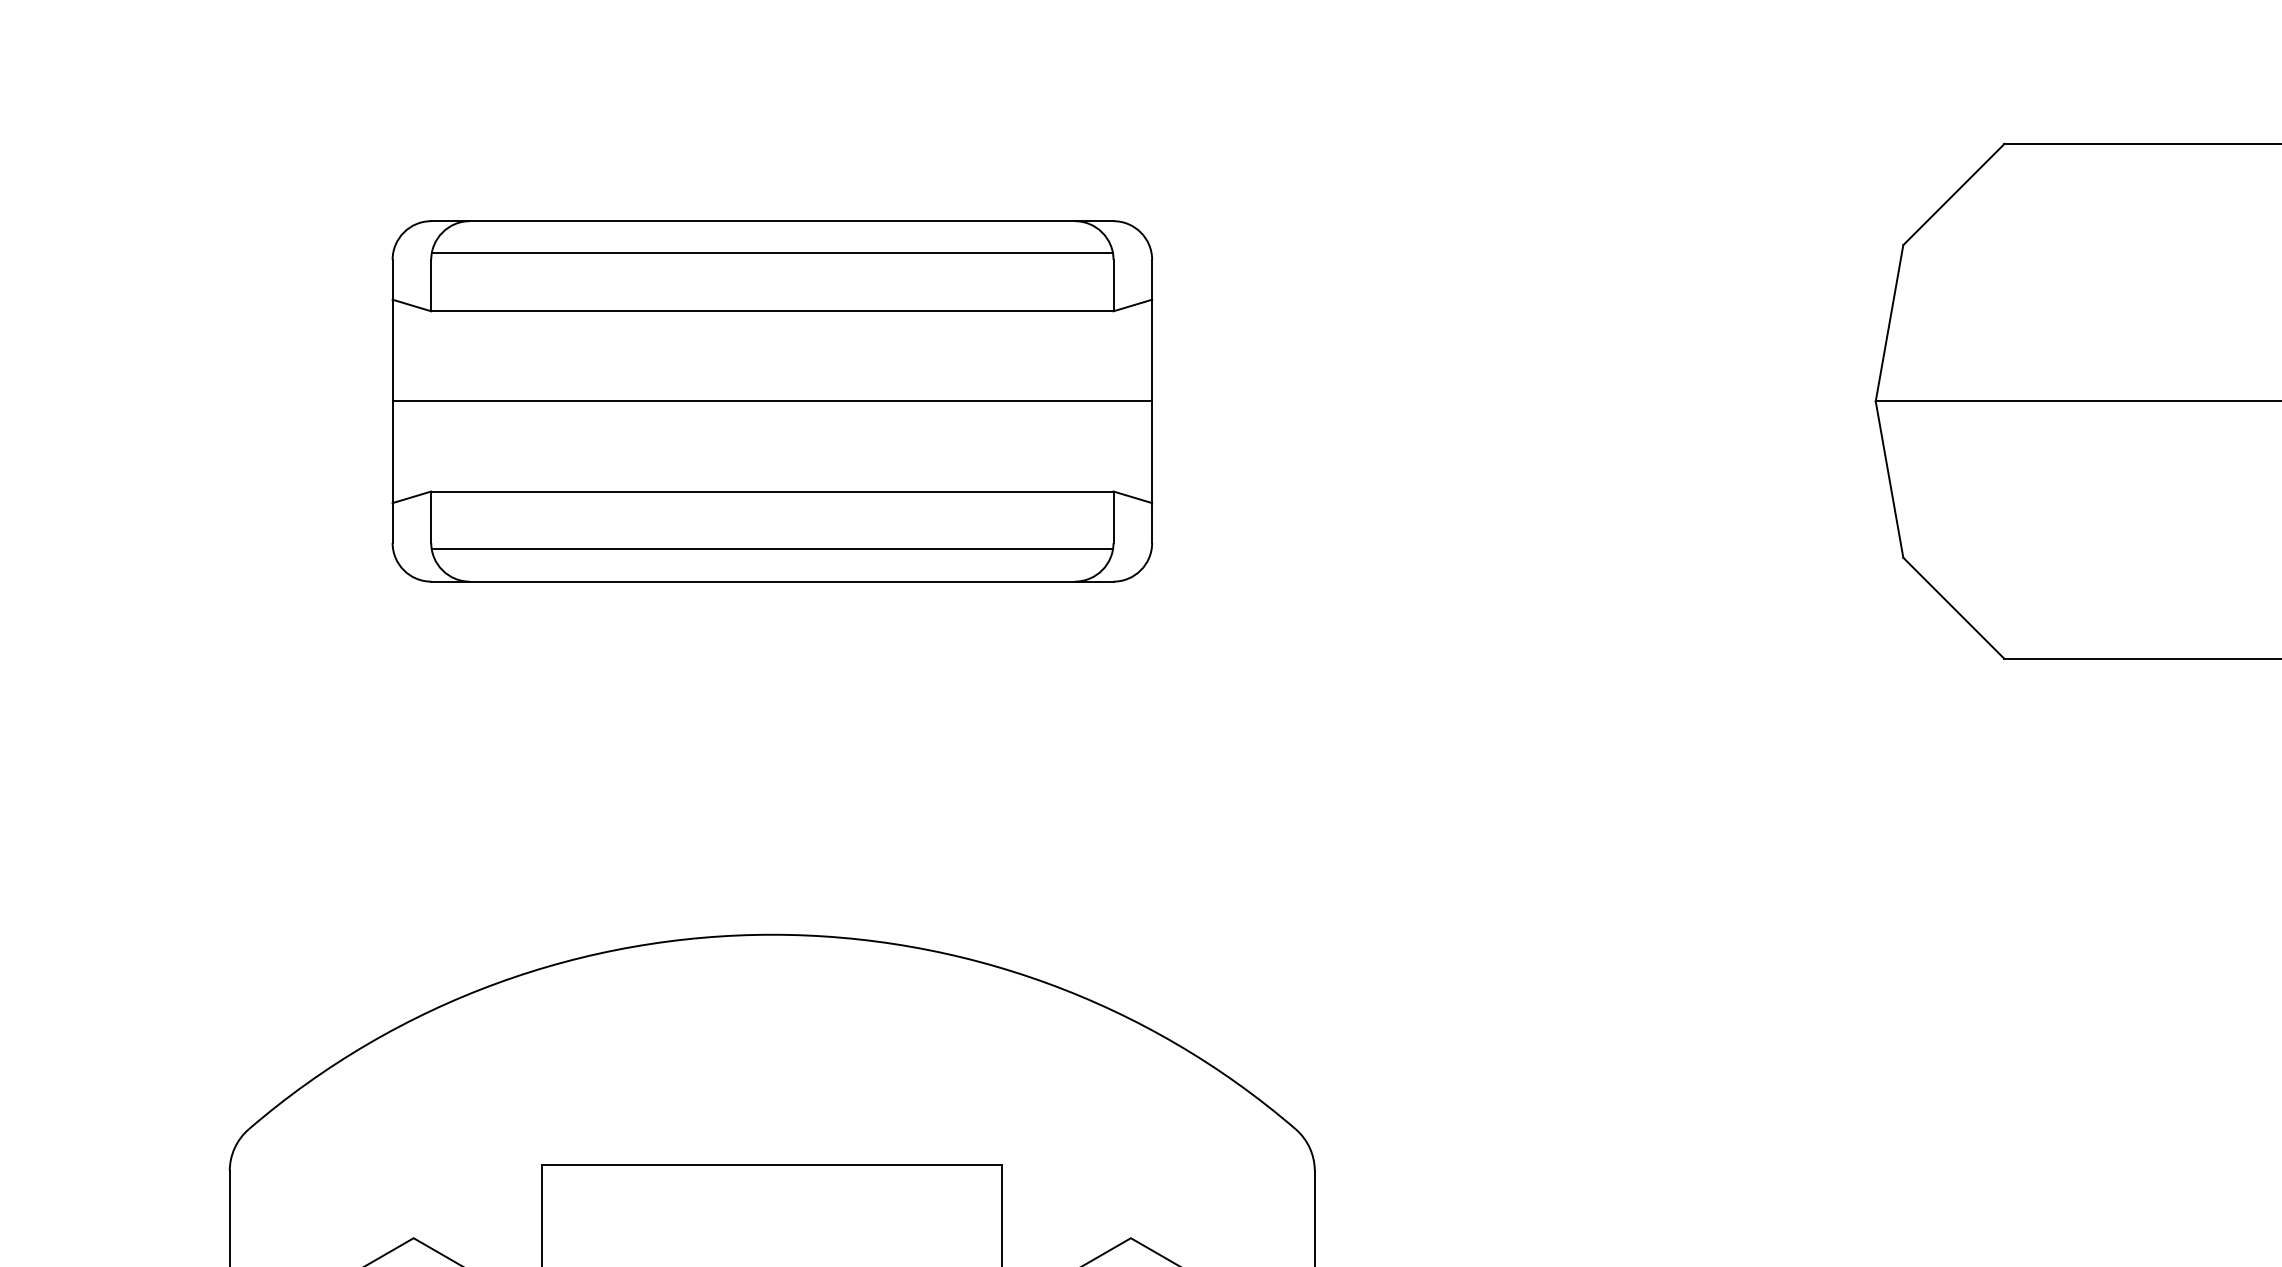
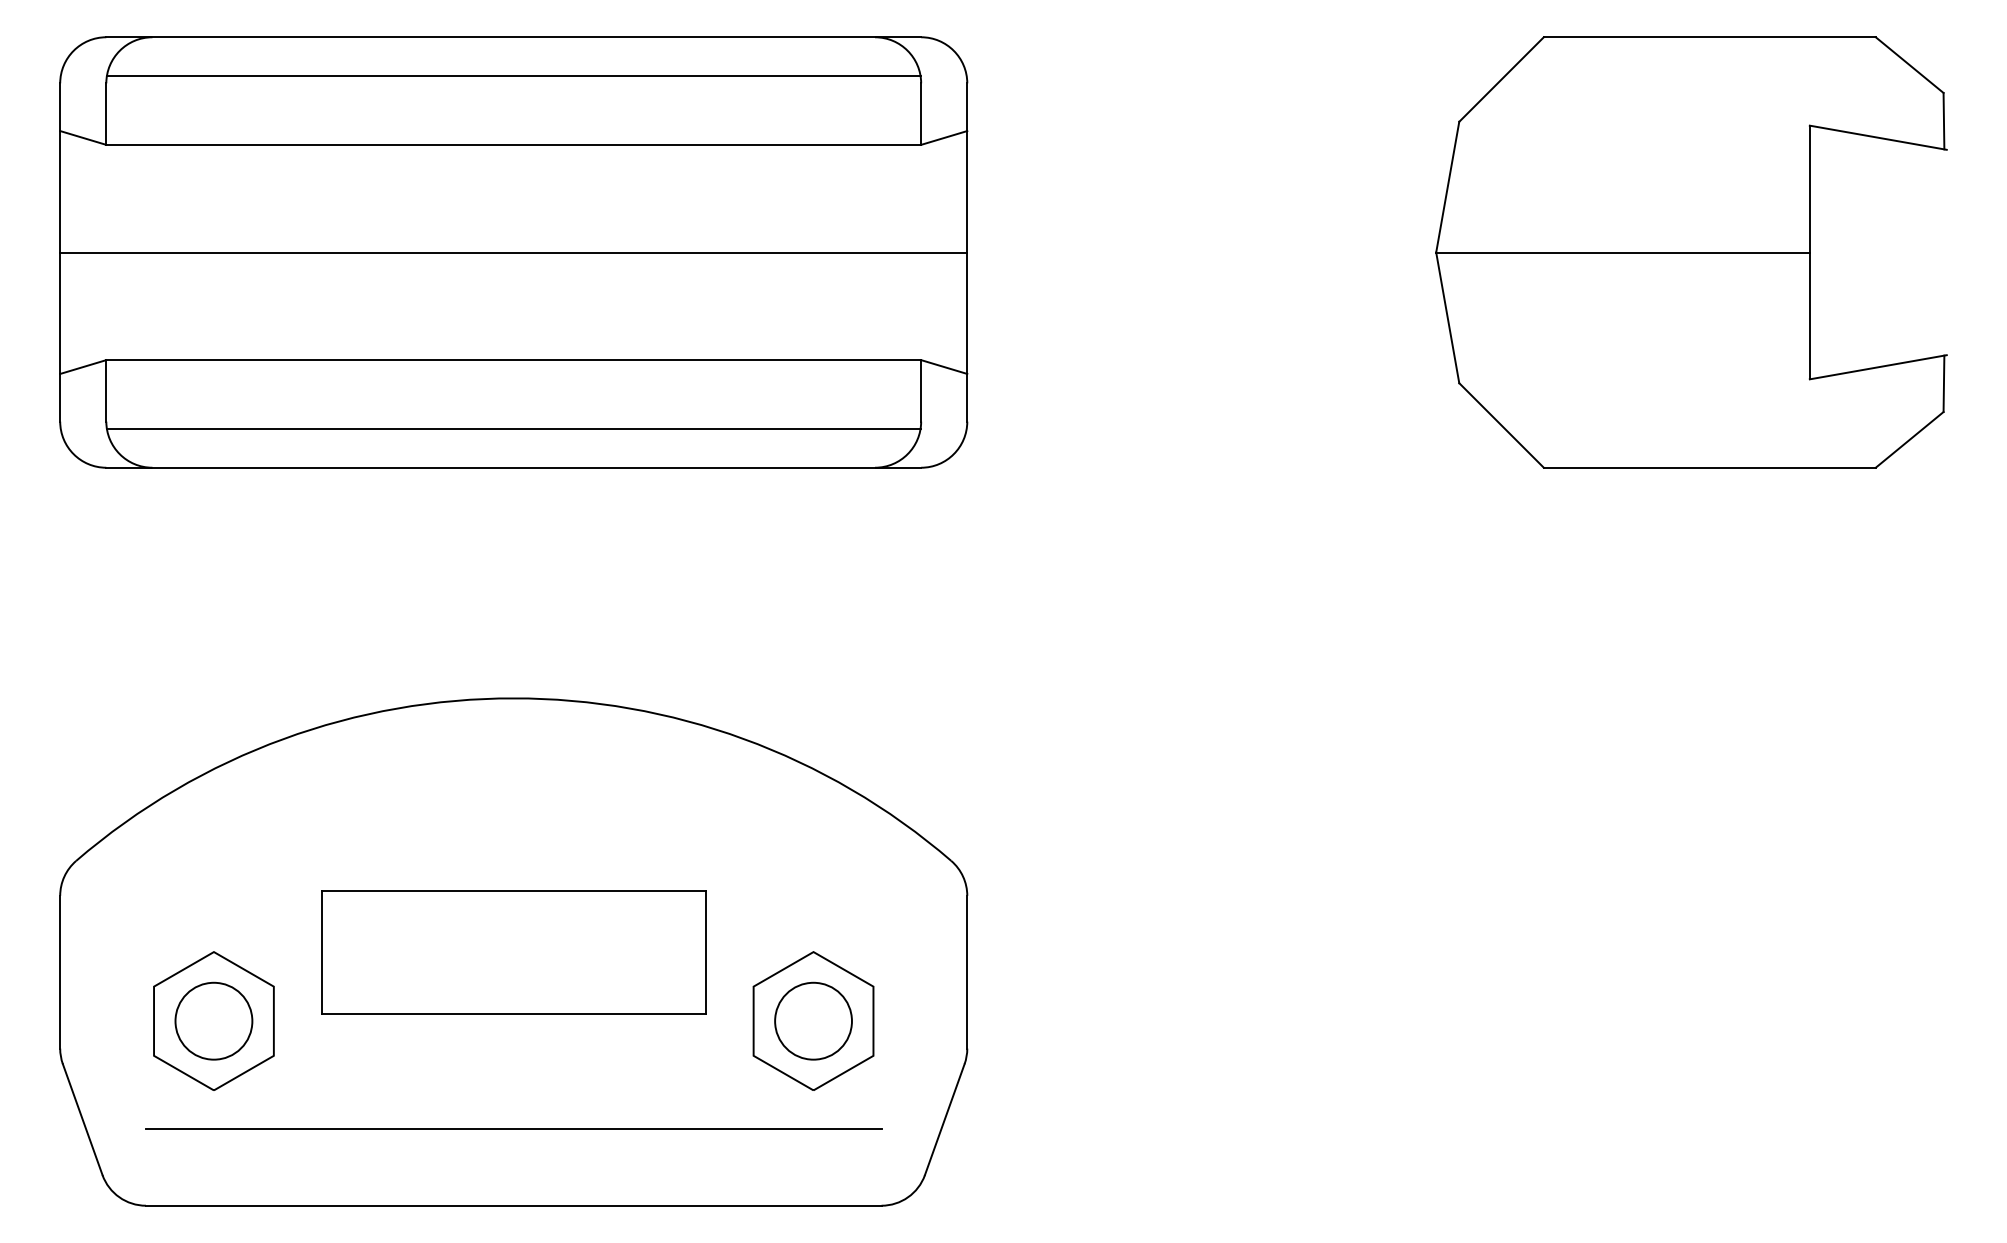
part: (771, 401) -> (513, 252), size x1.43

